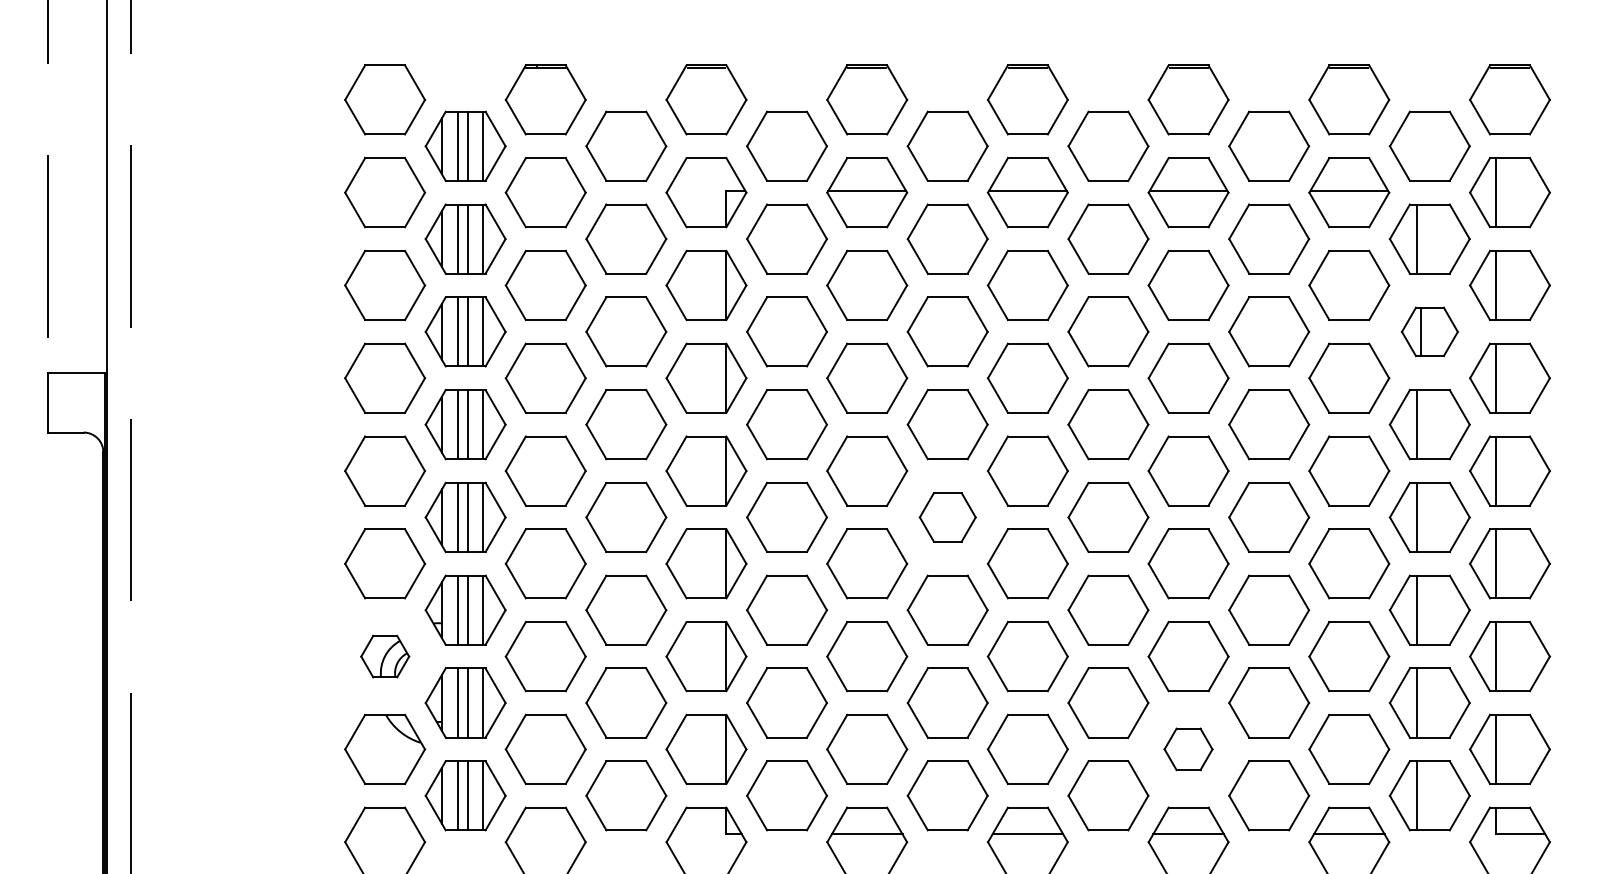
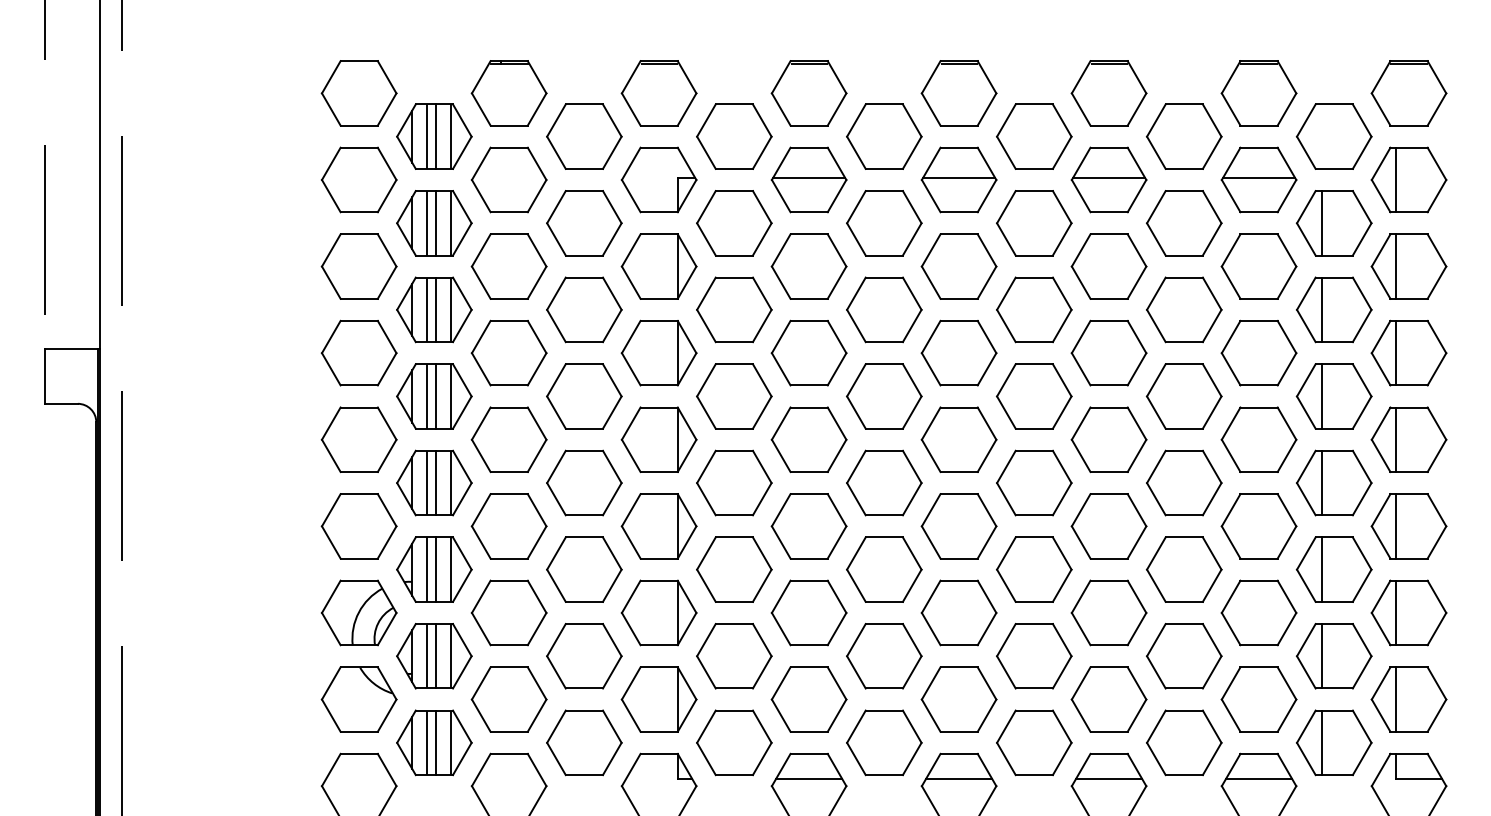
part: (1430, 331) -> (1334, 309), size x1.43
part: (947, 516) -> (884, 482), size x1.43
part: (385, 656) -> (359, 612), size x1.67
part: (1187, 749) -> (1108, 699), size x1.67

